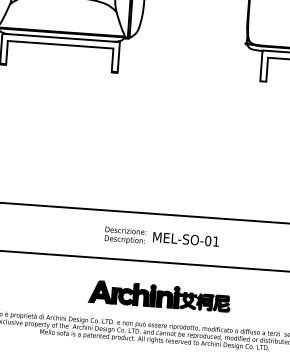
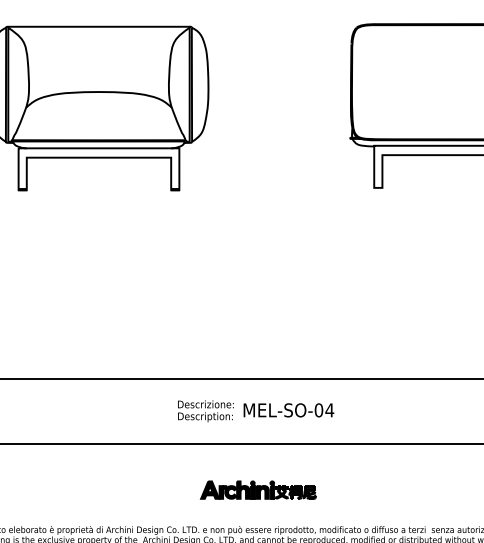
text: (215, 241) -> (329, 410), MEL-SO-01 -> MEL-SO-04
part: (159, 295) -> (258, 489), size x0.6

